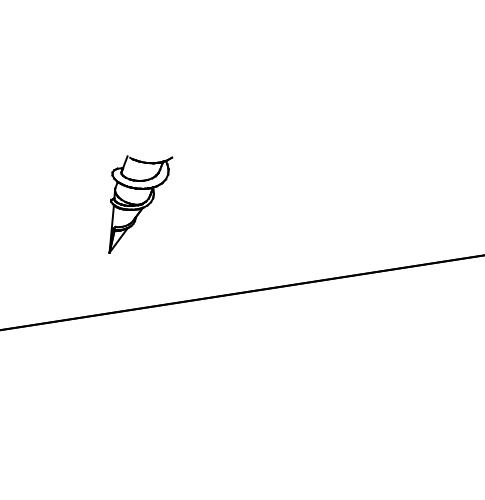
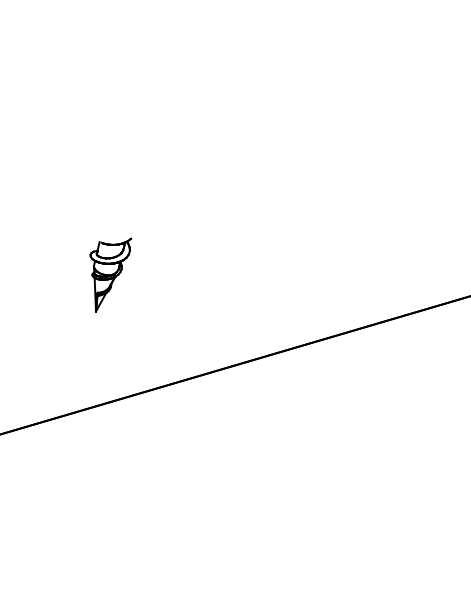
part: (140, 204) -> (112, 274), size x0.6

